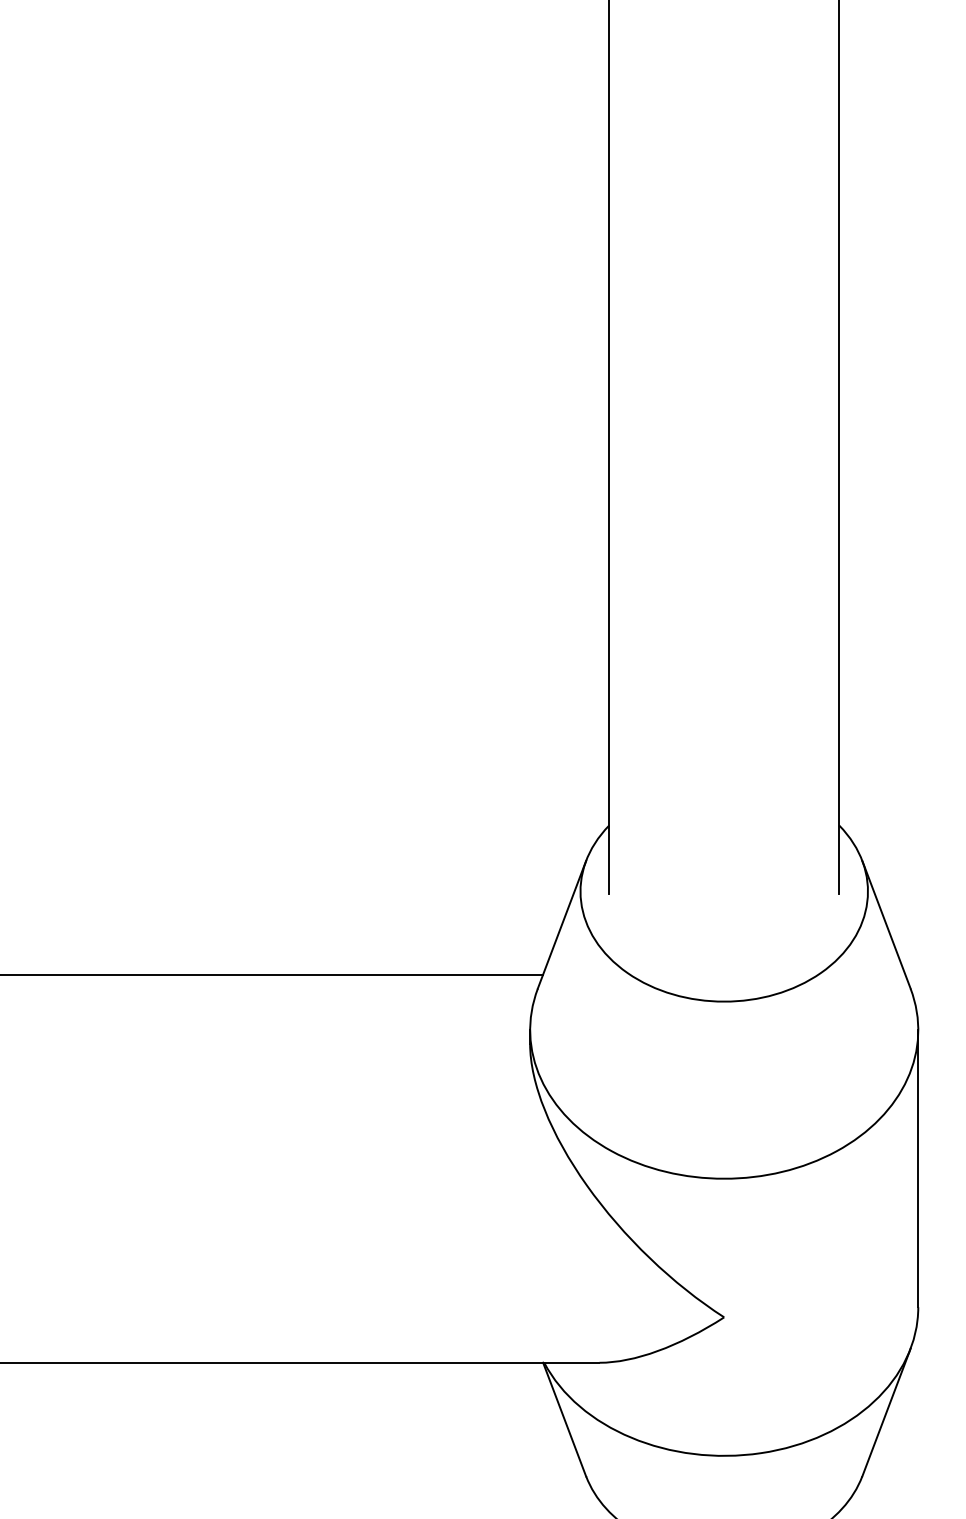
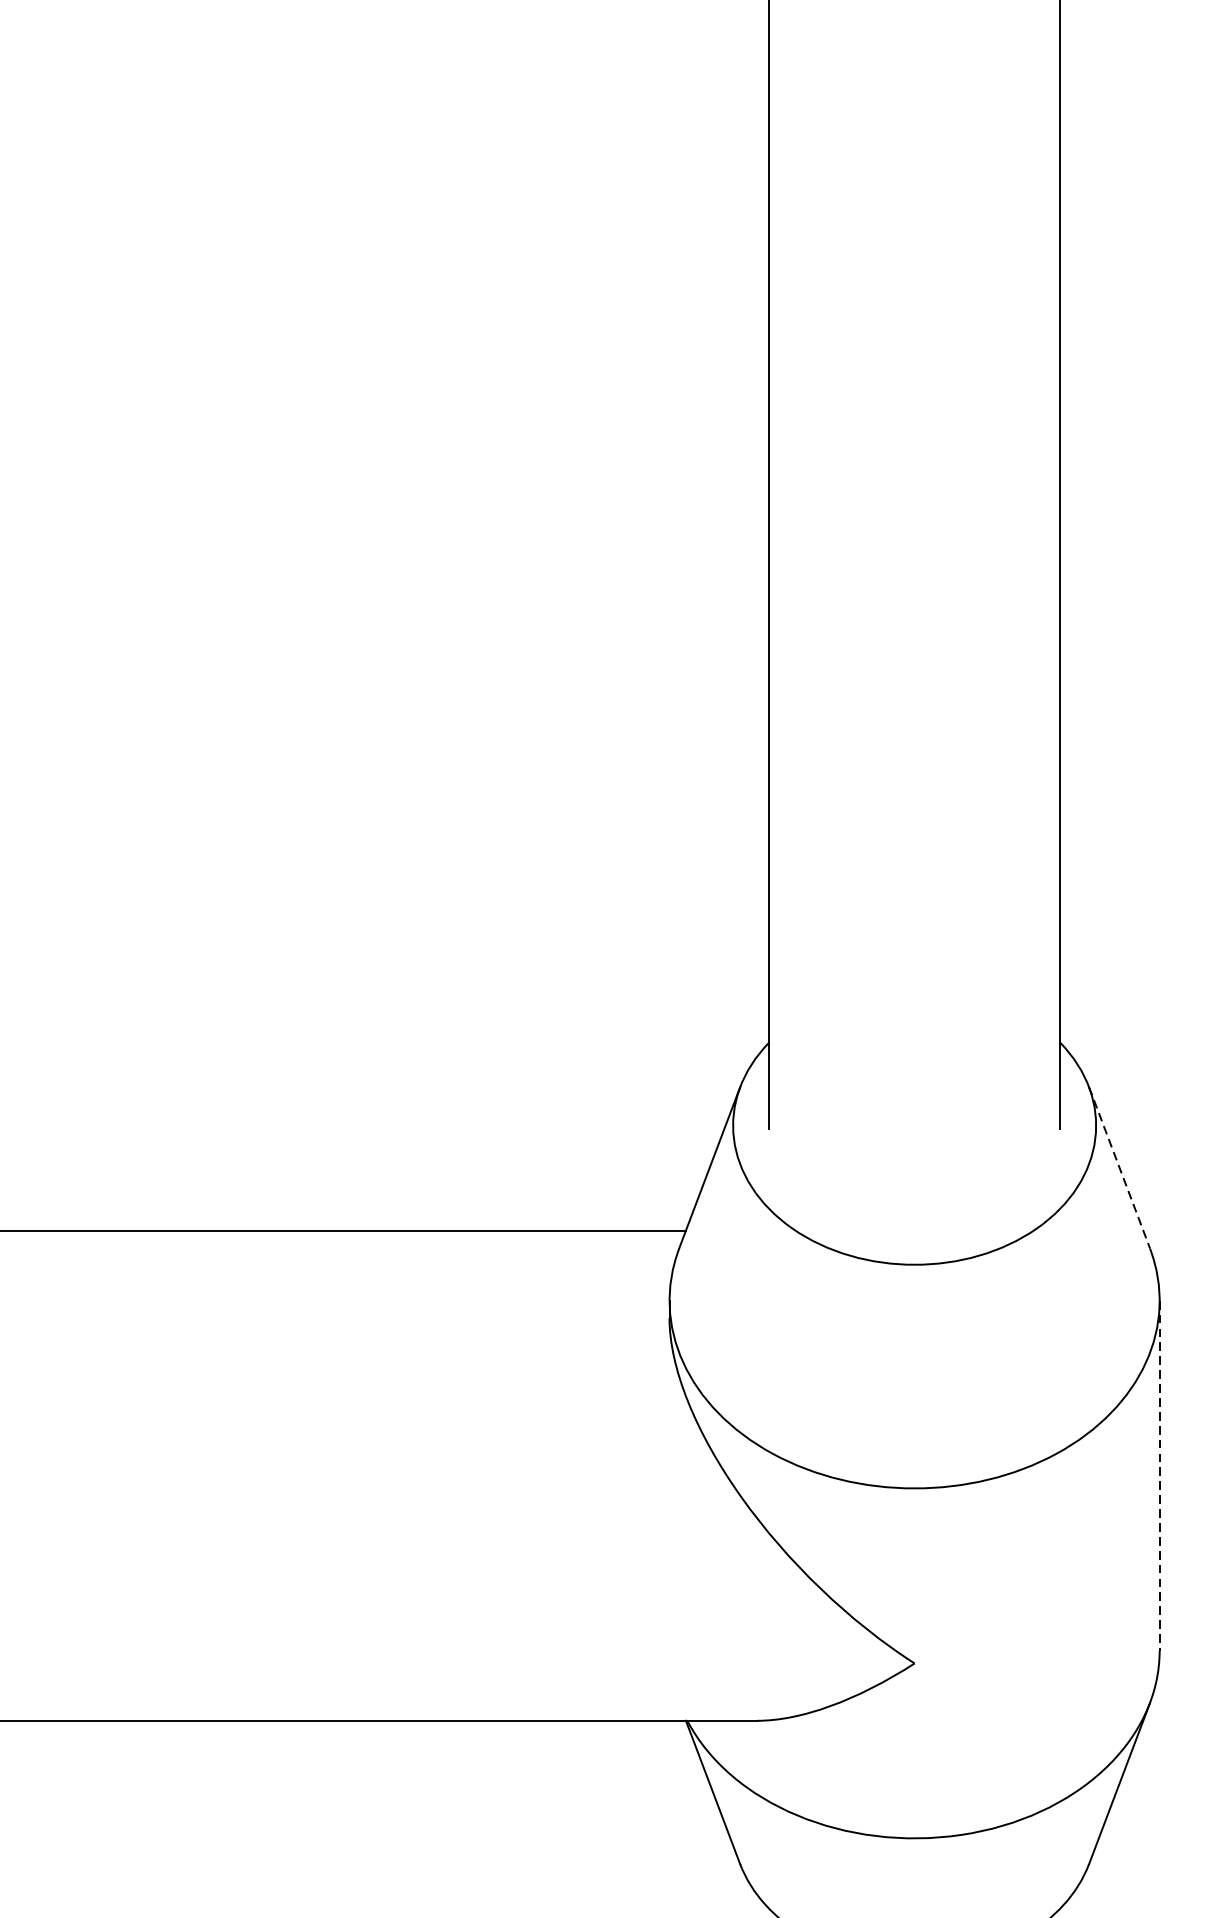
line: (886, 925) -> (1119, 1168), solid -> dashed
line: (918, 1168) -> (1159, 1475), solid -> dashed

